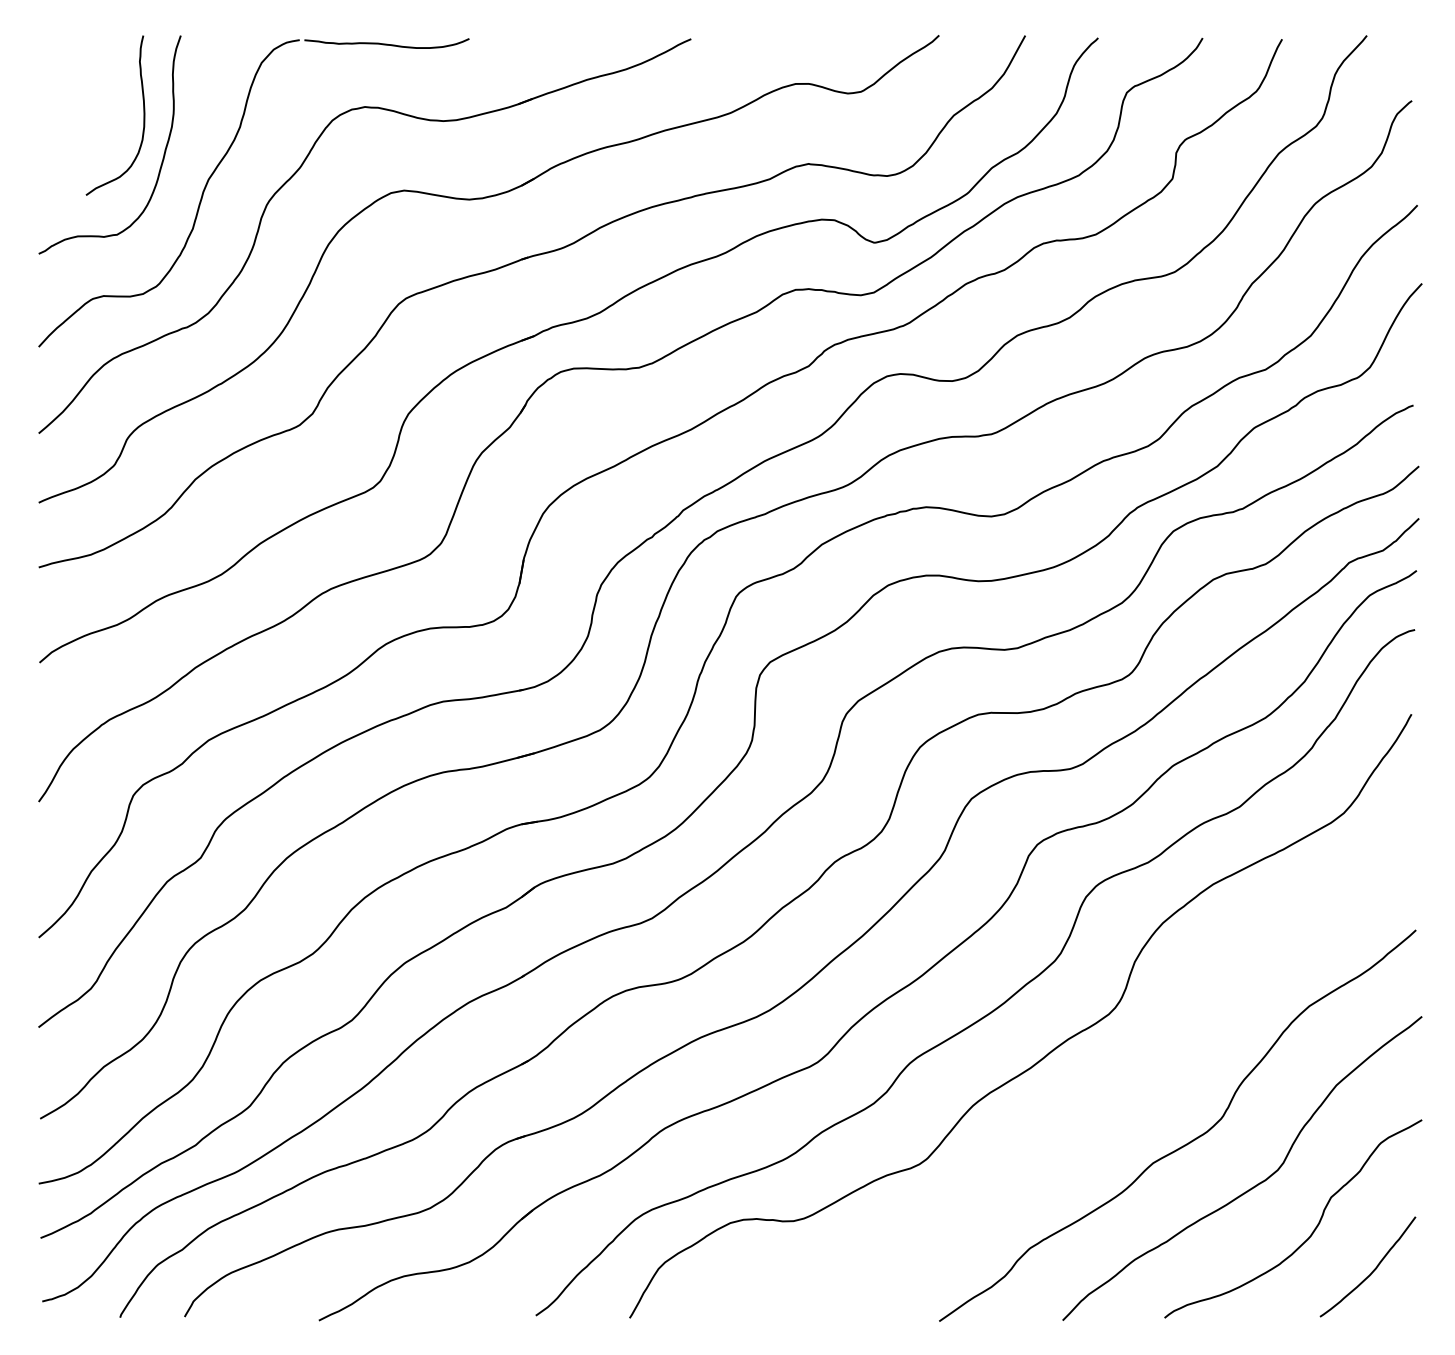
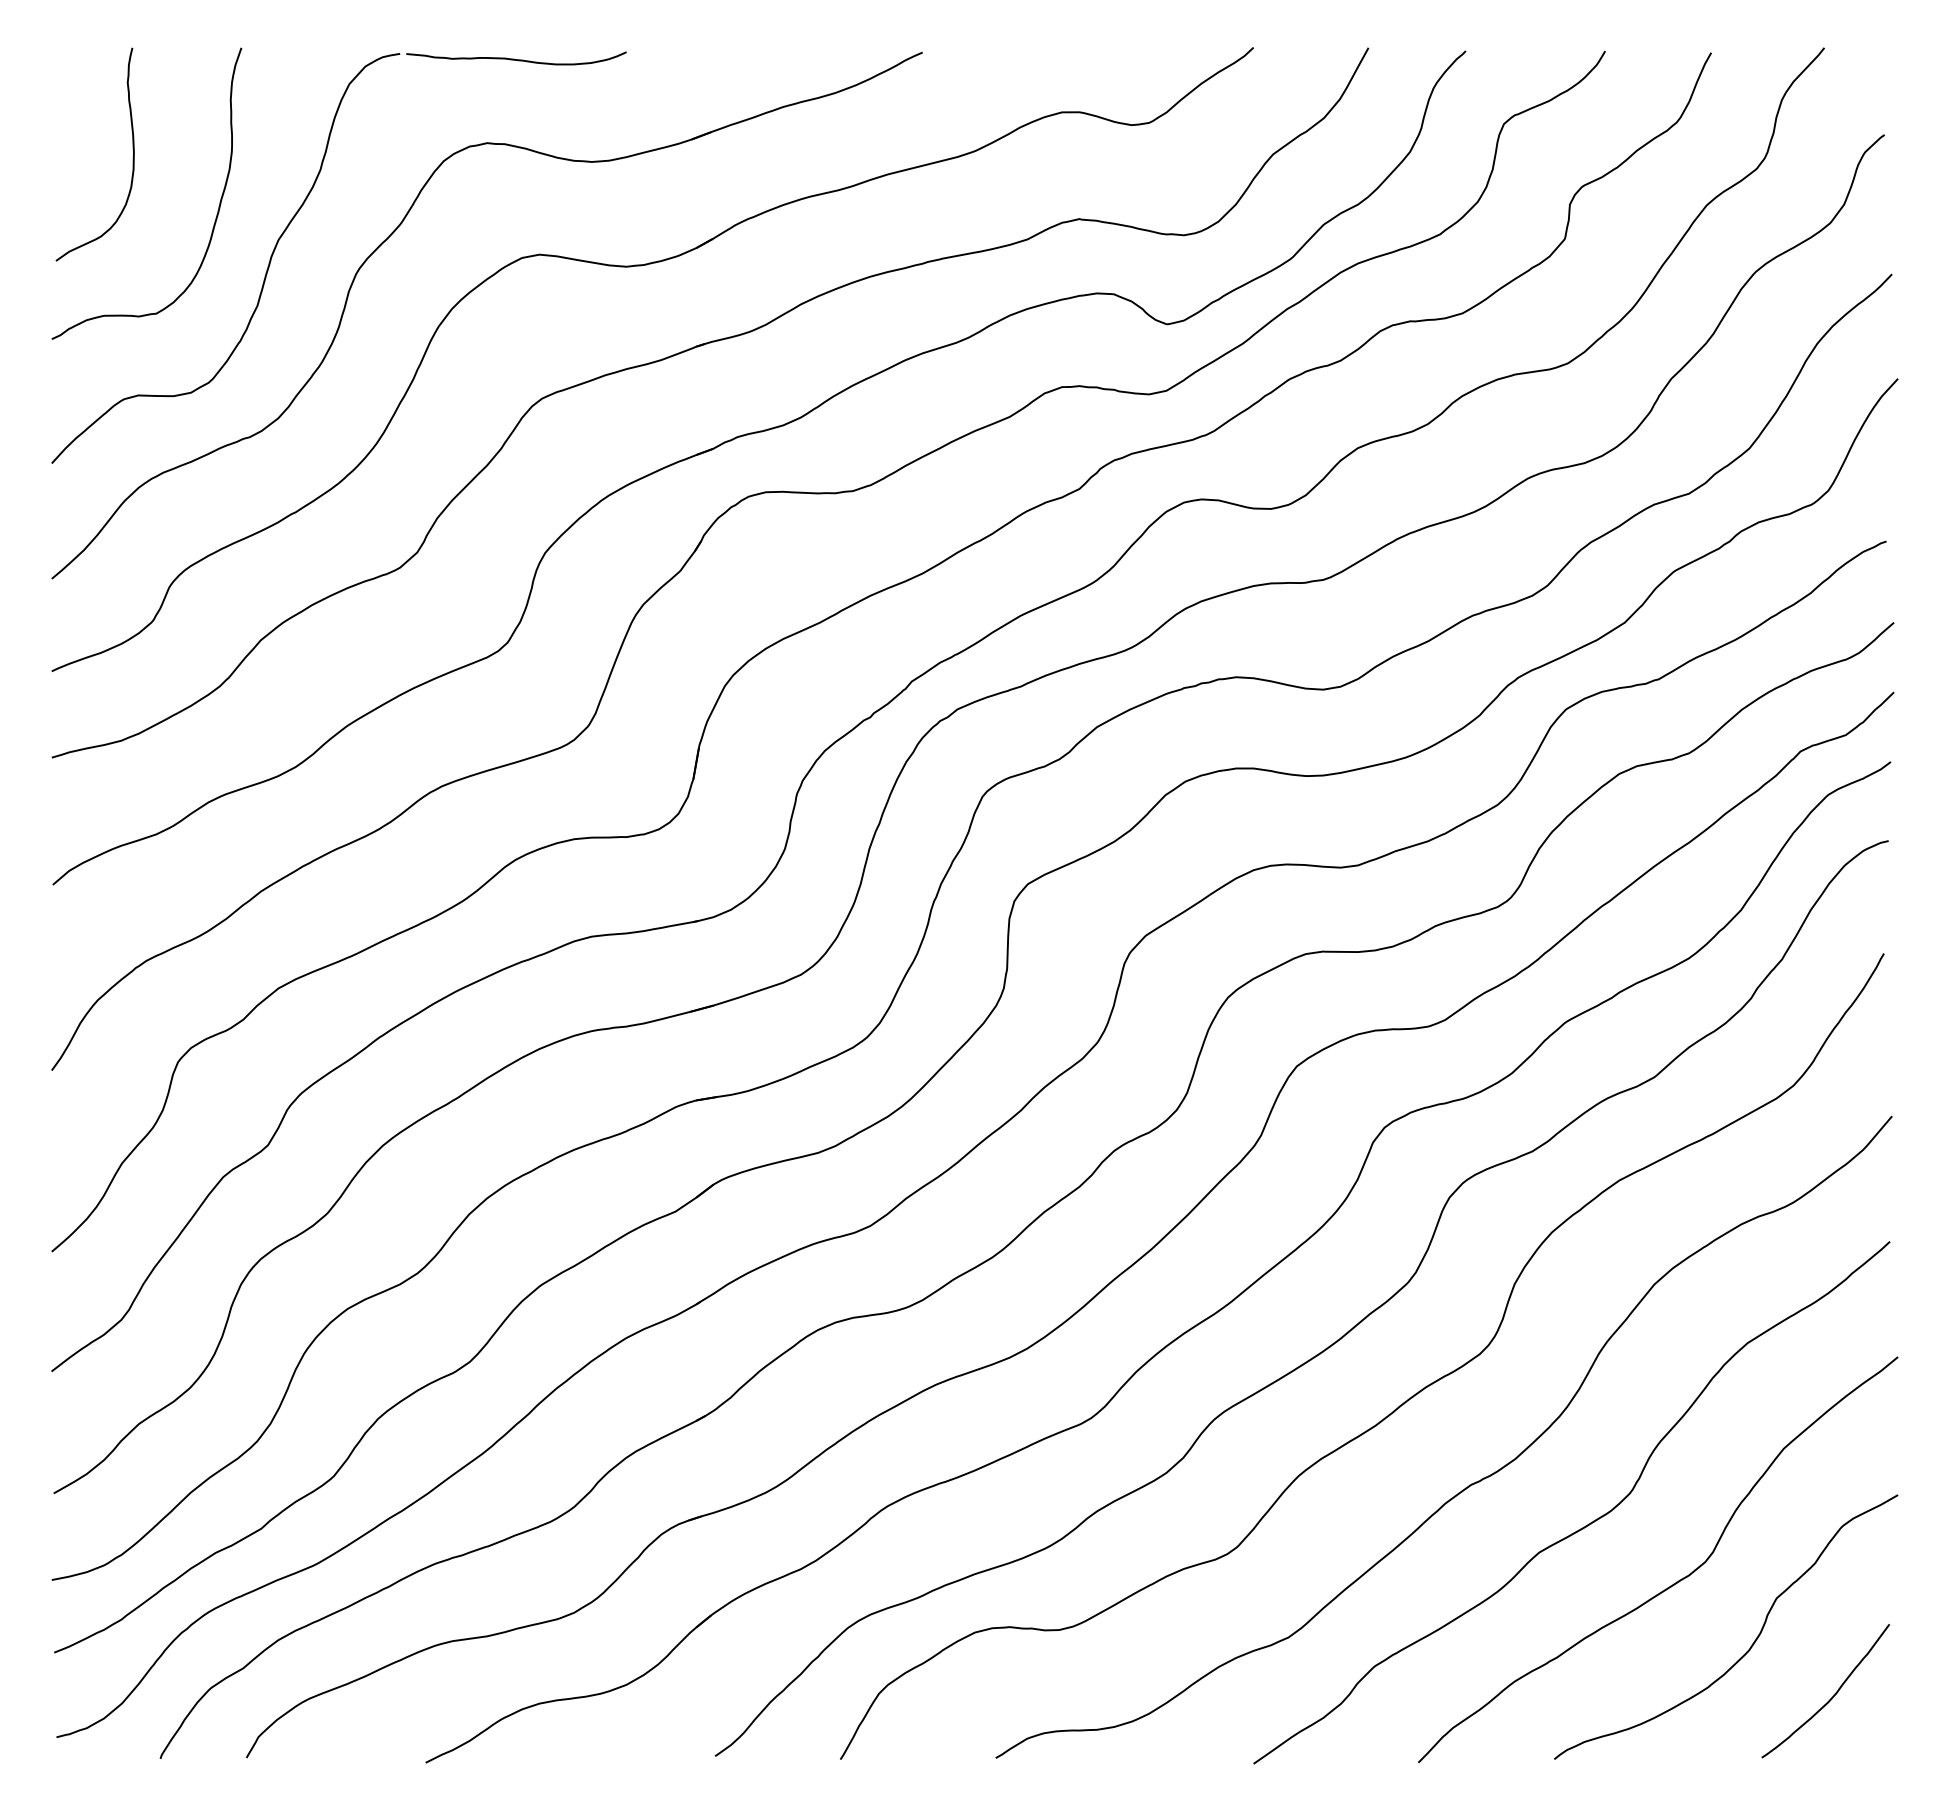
curve: (143, 117) -> (132, 157), moved
curve: (1101, 1112) -> (1469, 1484), added

